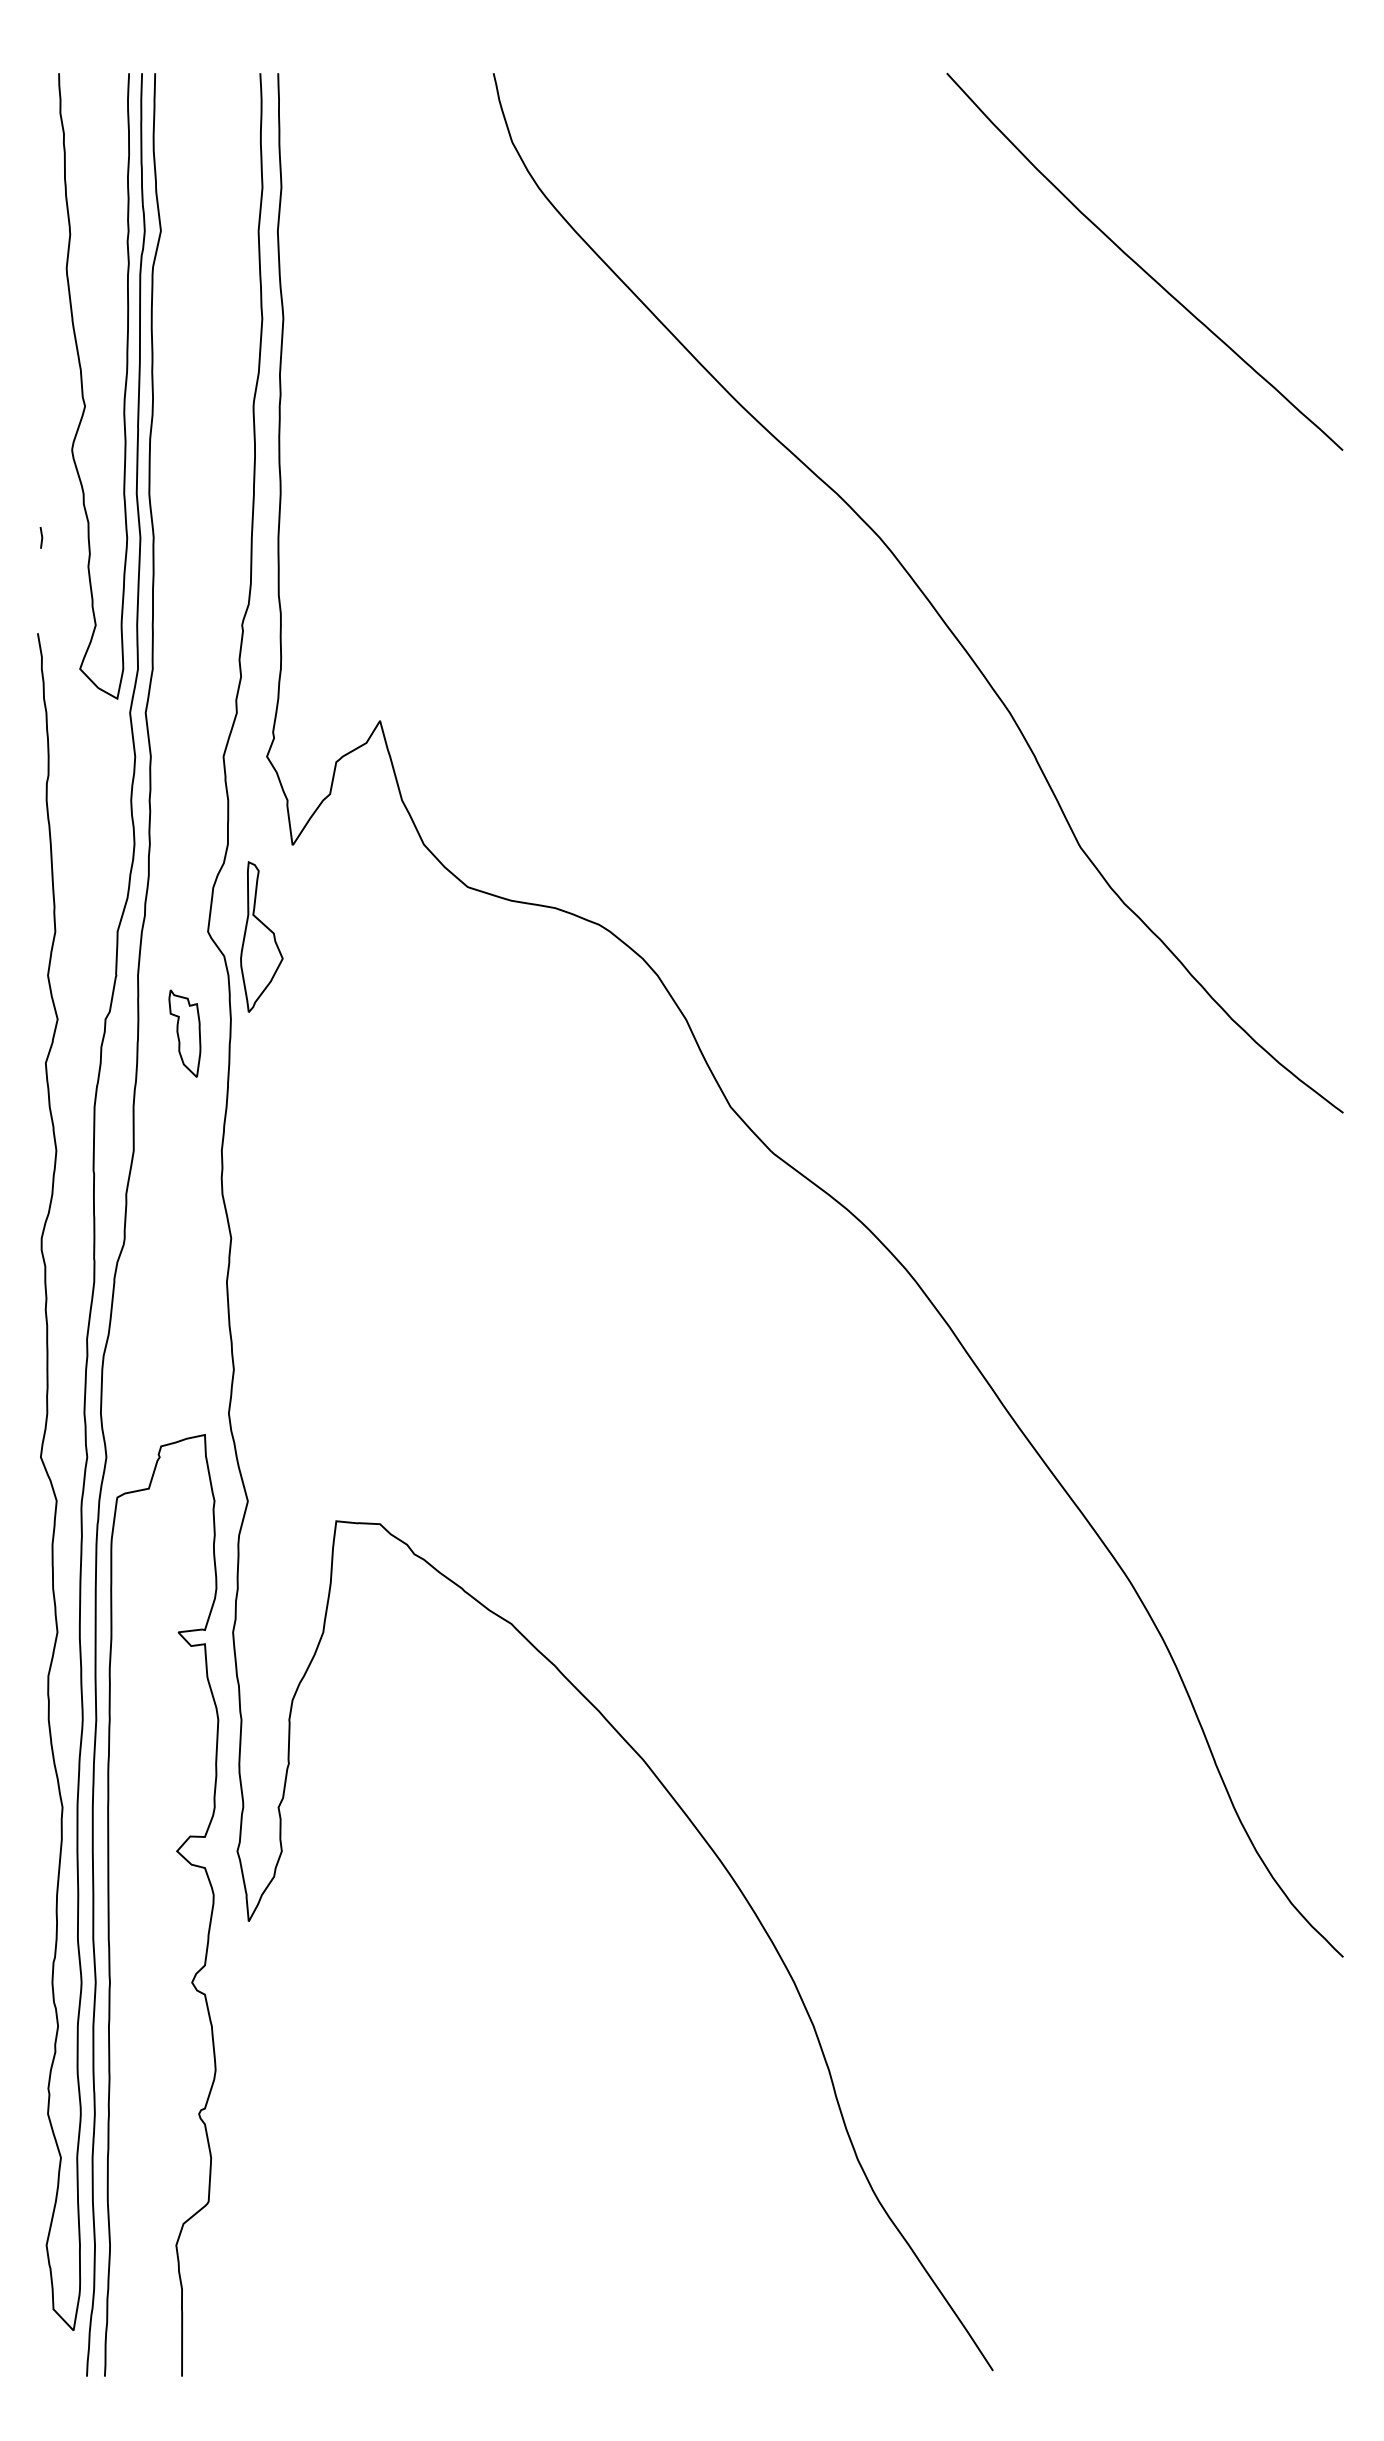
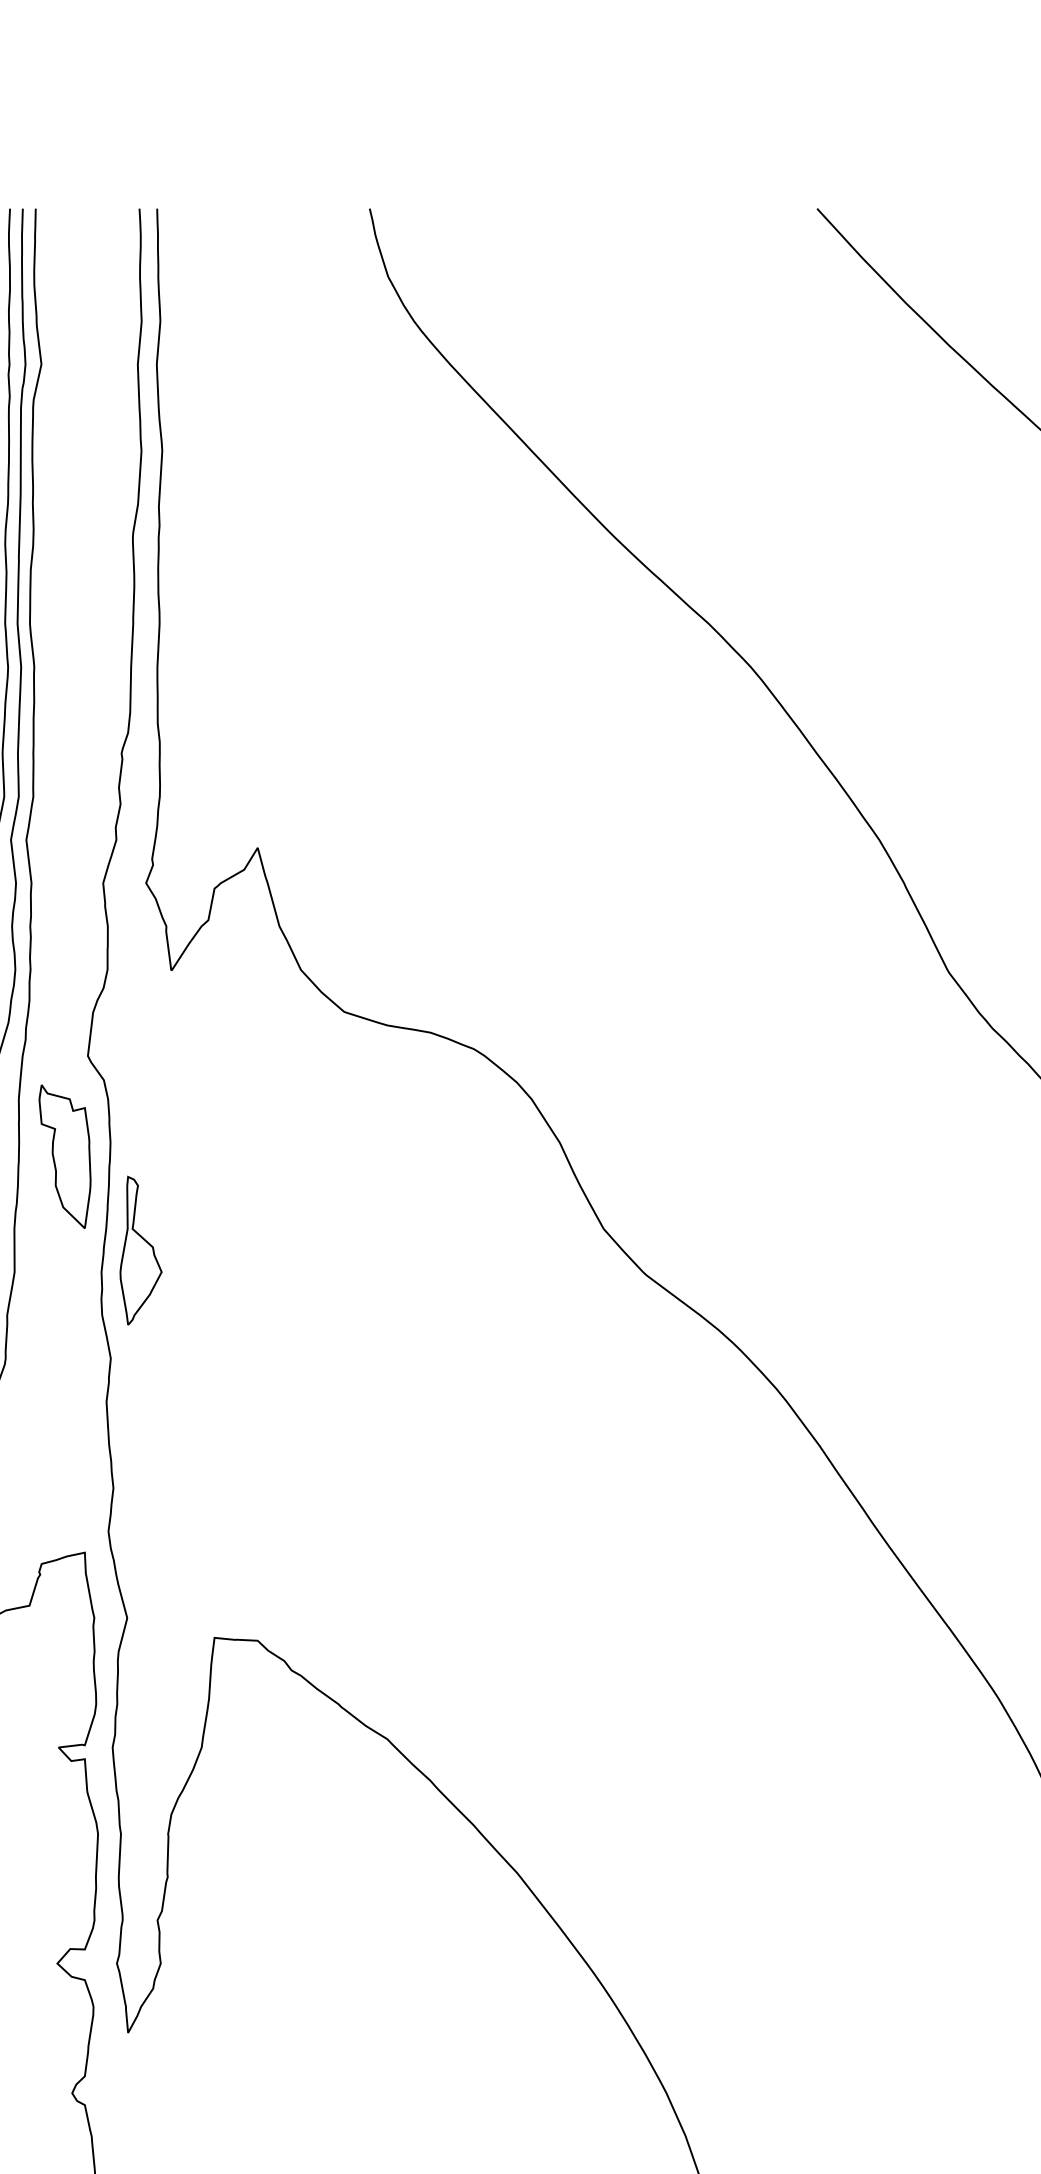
part: (261, 936) -> (140, 1250), moved
part: (184, 1033) -> (64, 1156), size x1.67

